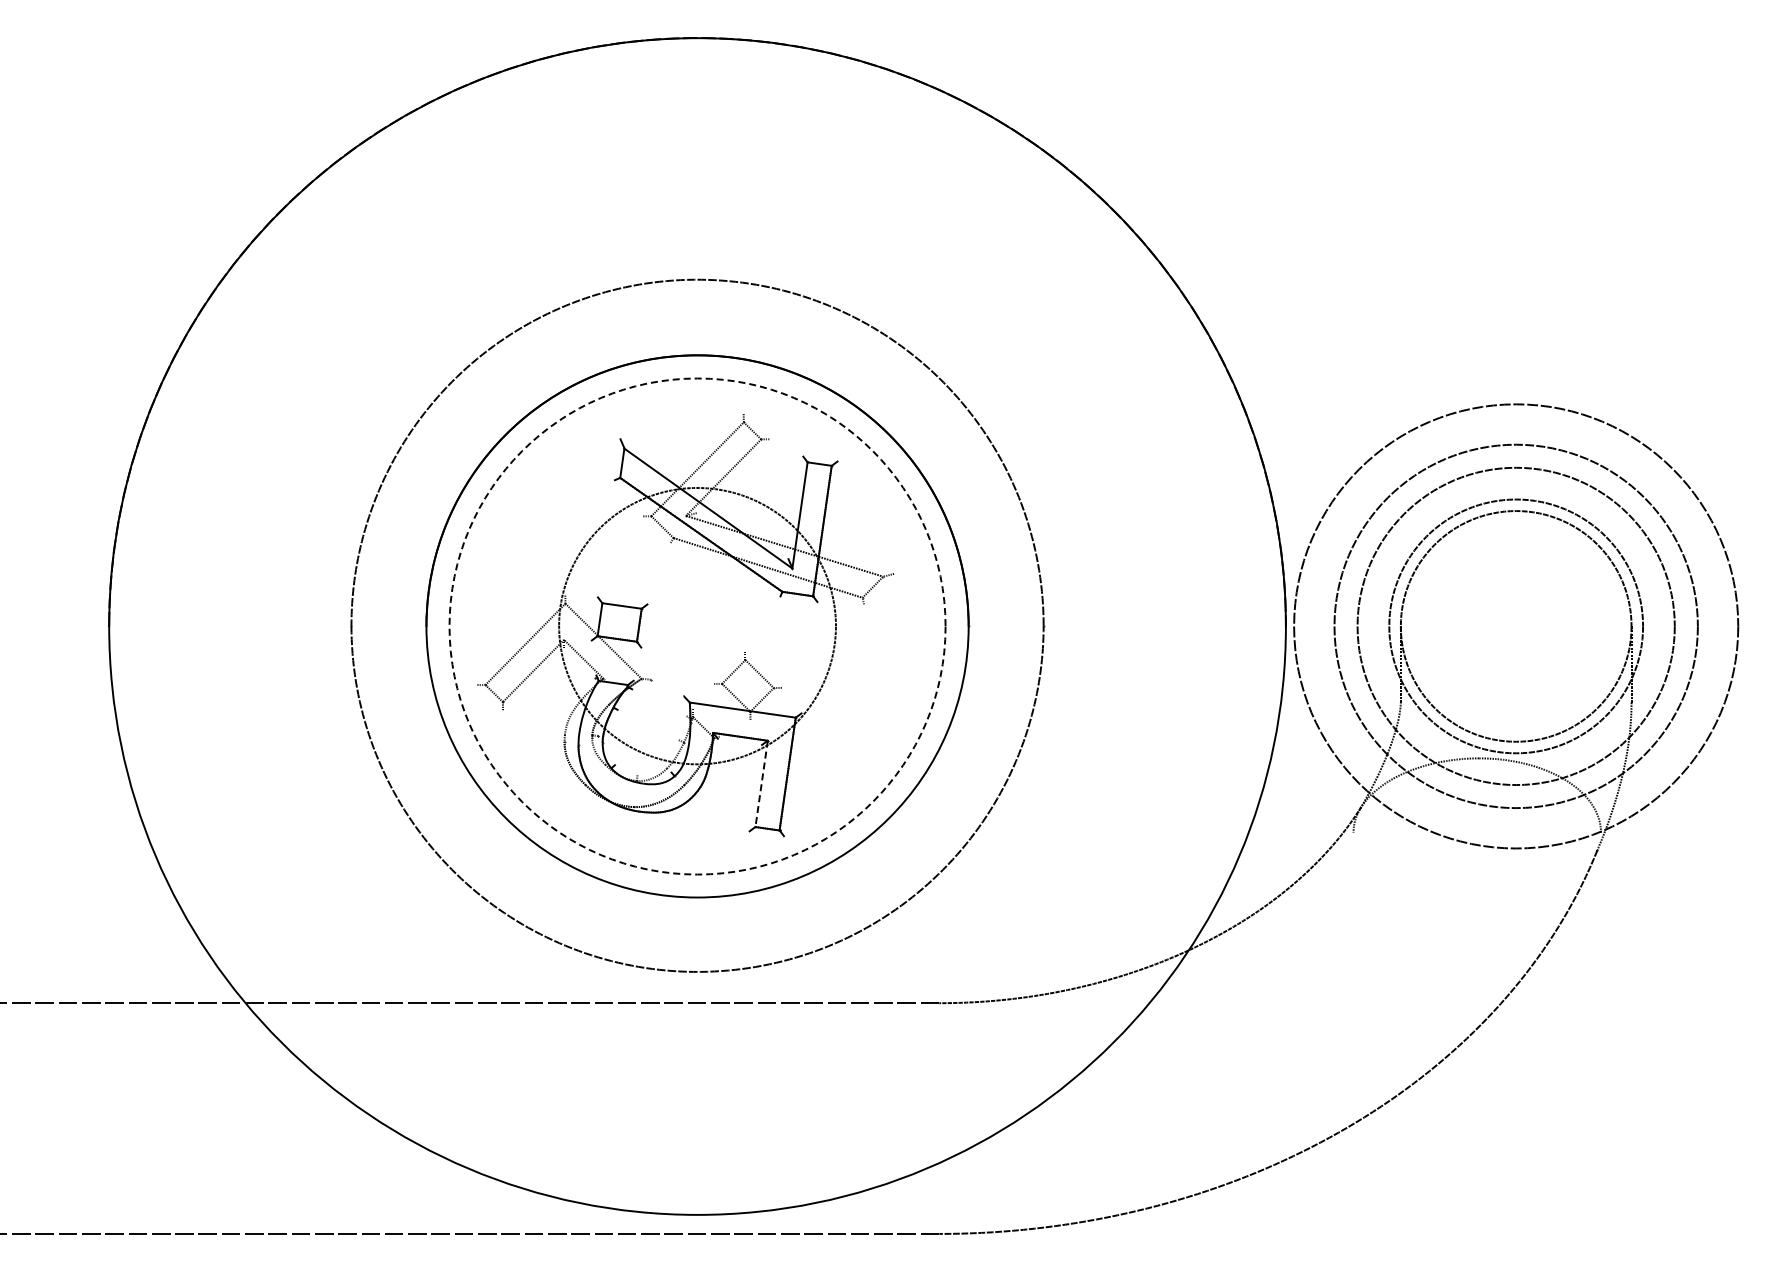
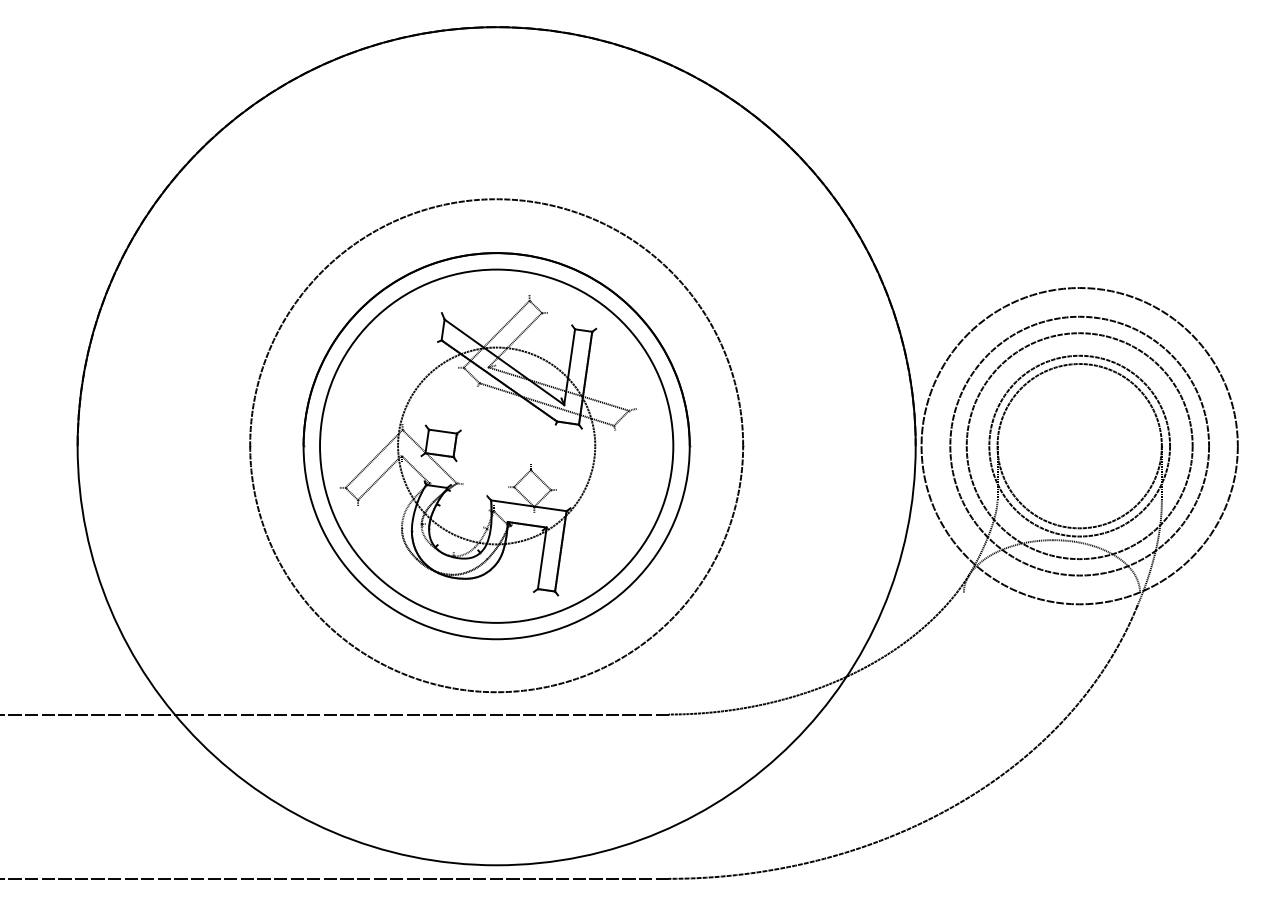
circle: (697, 626) -> (496, 446), dashed -> solid
line: (761, 783) -> (542, 558), dashed -> solid

